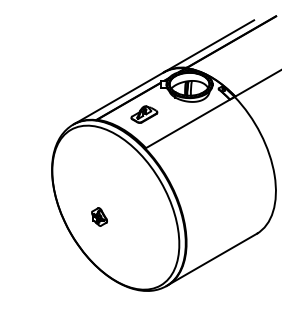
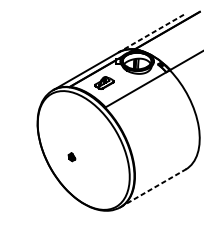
line: (208, 46) -> (150, 33), solid -> dashed
part: (99, 216) -> (71, 156), size x0.6
line: (212, 259) -> (153, 188), solid -> dashed

